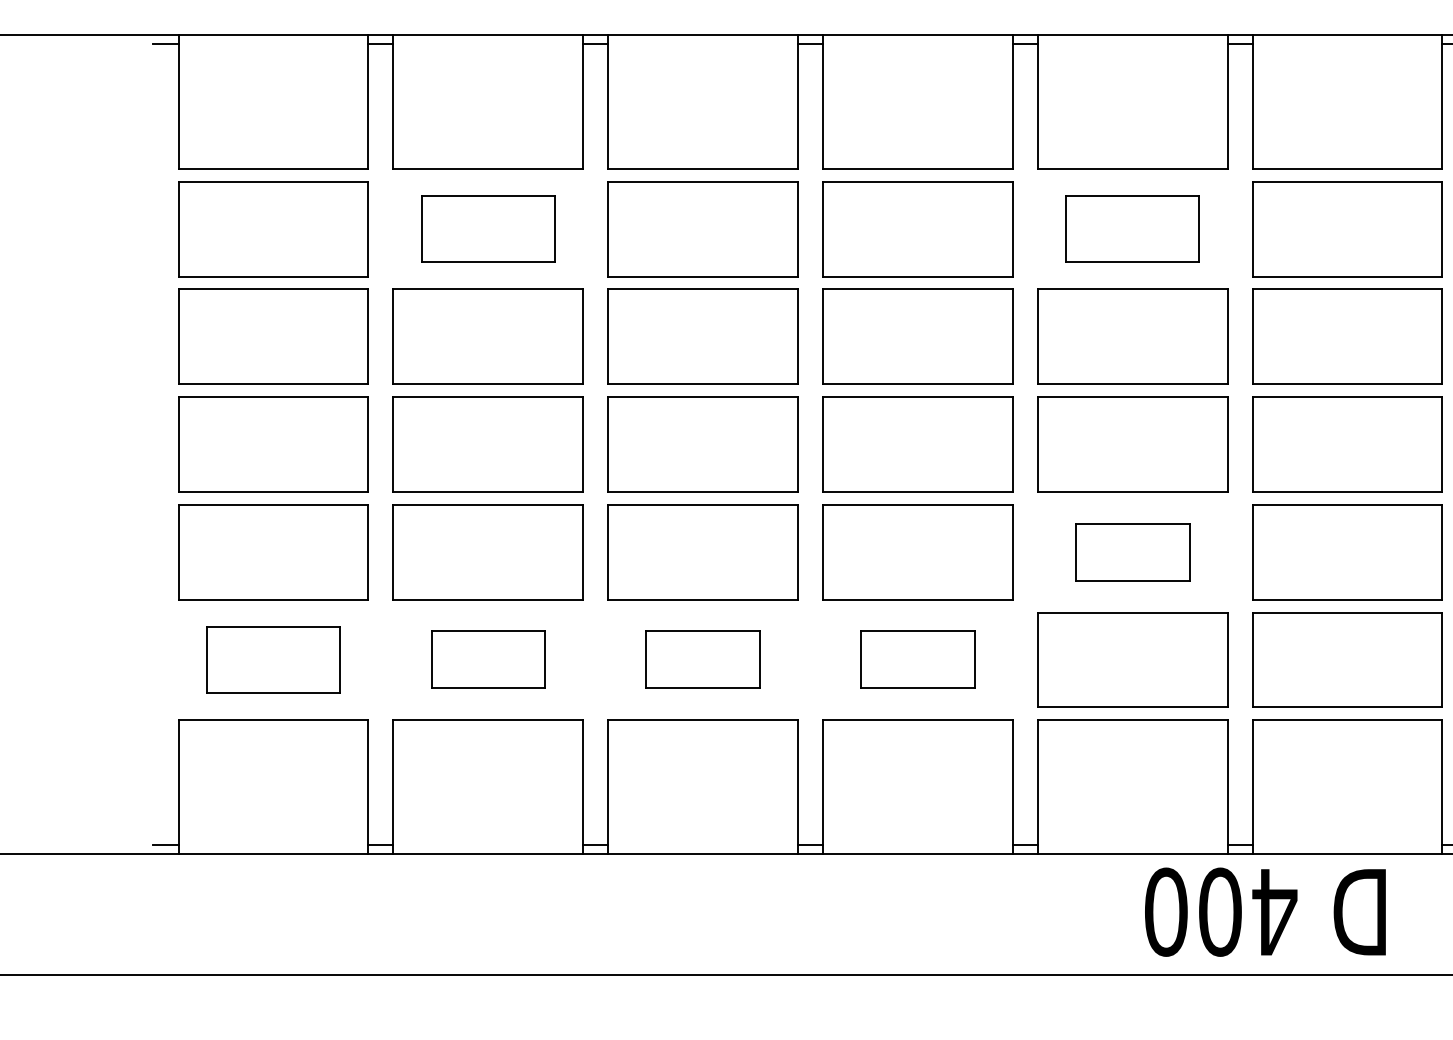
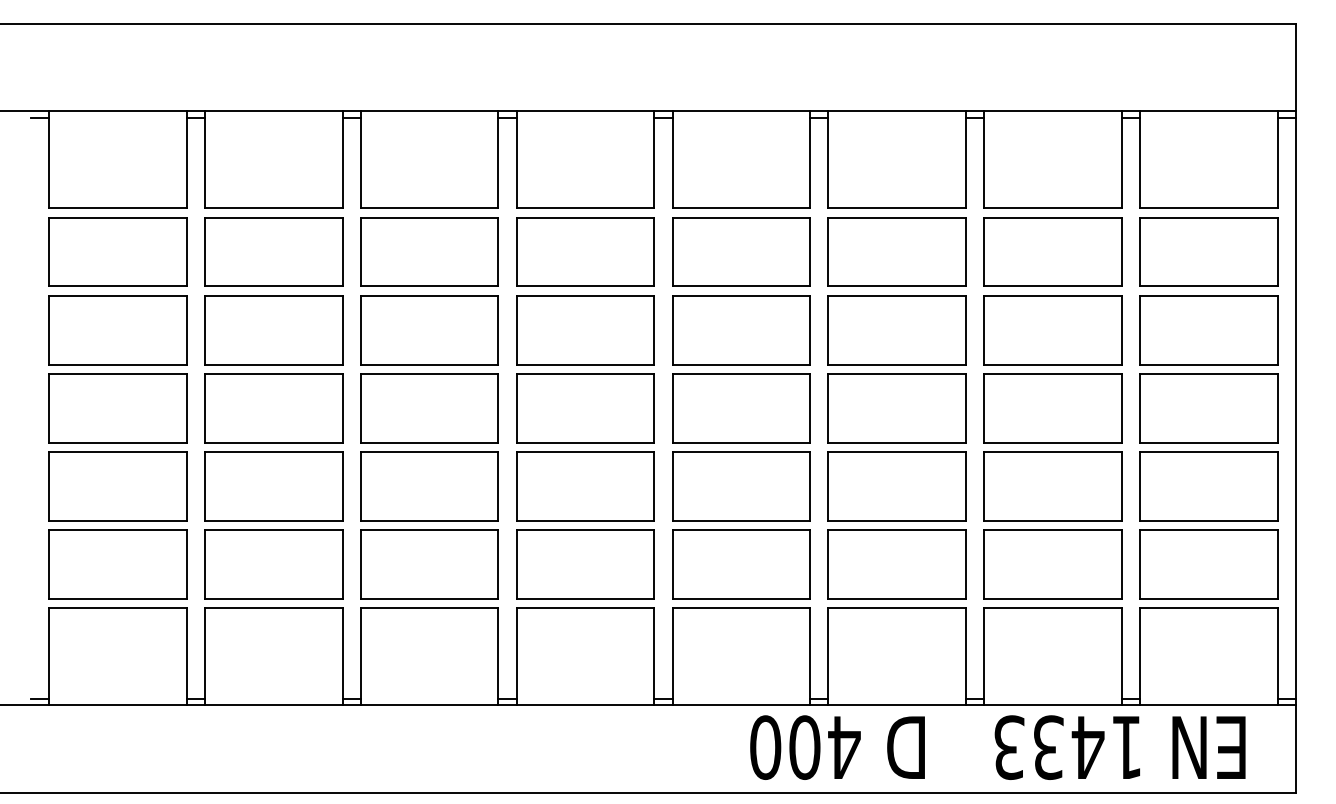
part: (487, 228) -> (273, 251), size x1.43
part: (1132, 228) -> (741, 251), size x1.43
part: (1132, 552) -> (741, 486), size x1.67
part: (272, 659) -> (117, 564), size x1.43
part: (487, 659) -> (273, 564), size x1.67
part: (702, 659) -> (429, 564), size x1.67
part: (917, 659) -> (585, 564), size x1.67

